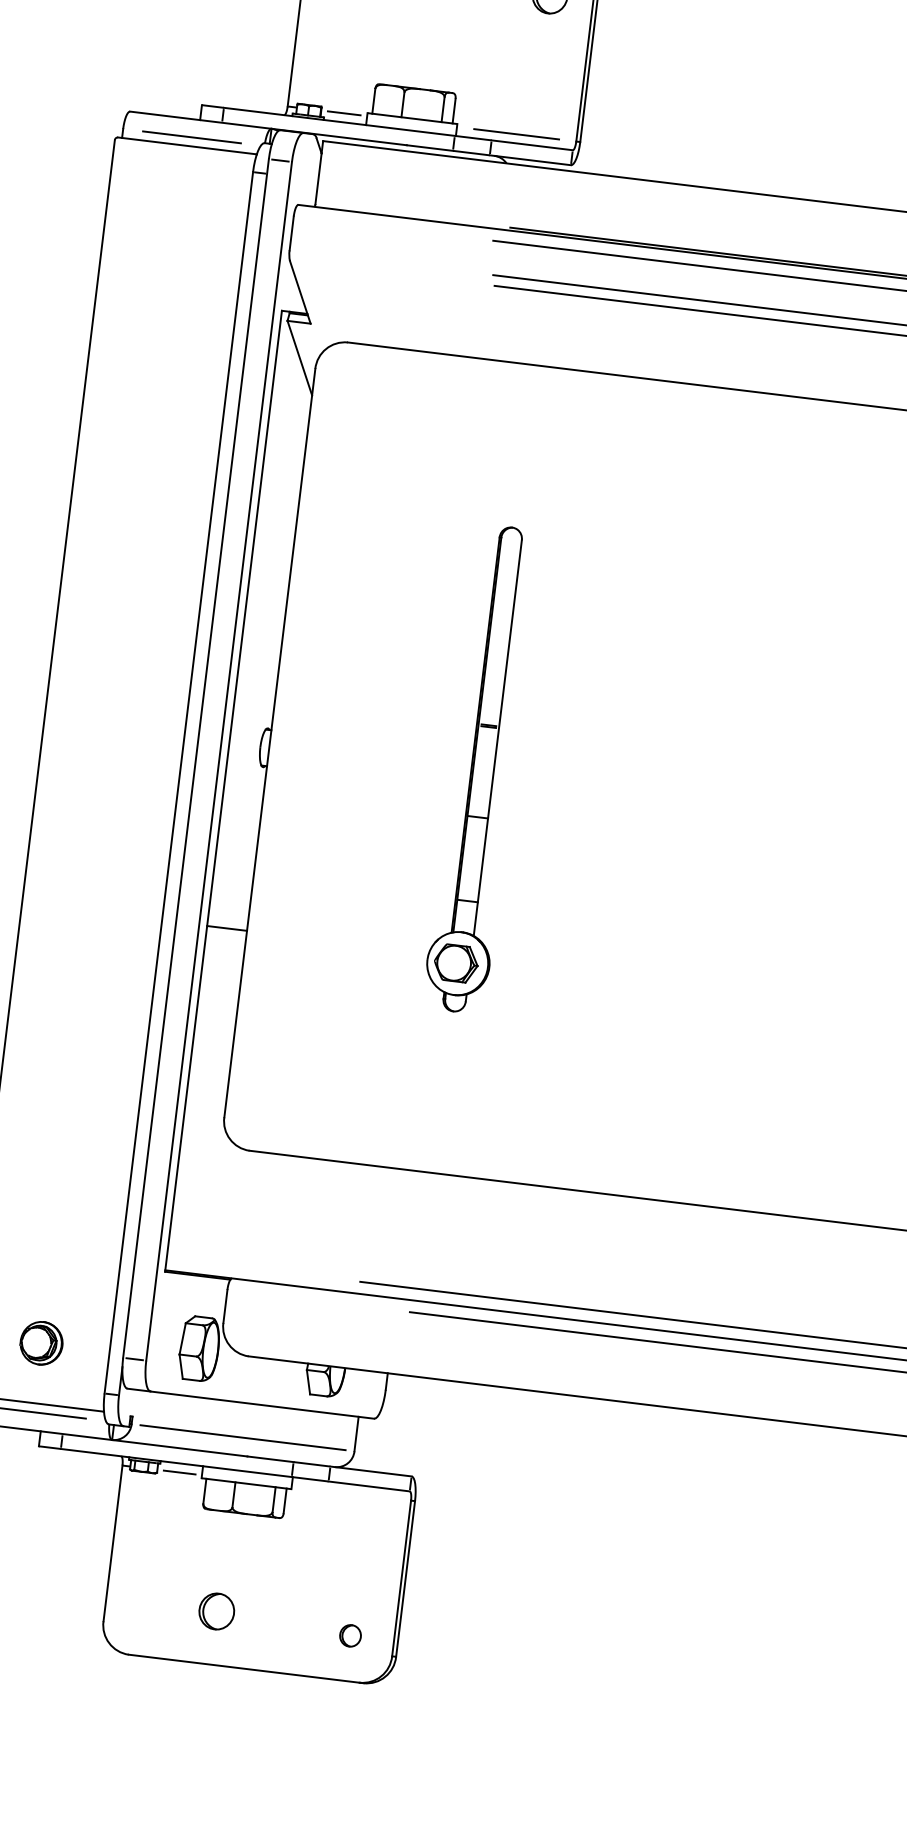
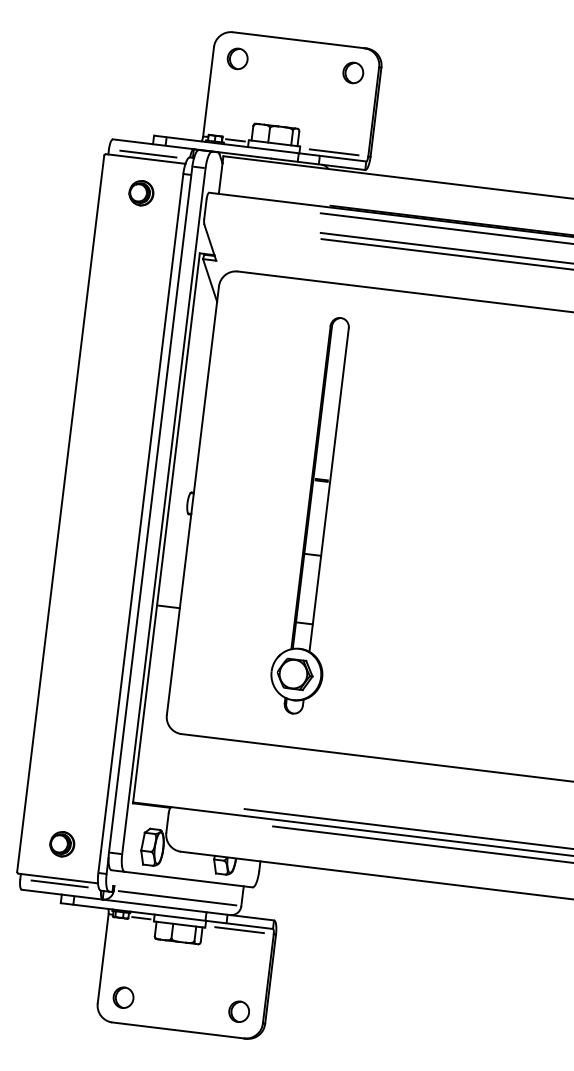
part: (179, 206) -> (141, 193), added
part: (473, 768) -> (309, 515), size x1.43
line: (351, 1494) -> (239, 930), added
part: (216, 1611) -> (123, 997), moved
part: (349, 1635) -> (238, 1011), size x1.67

